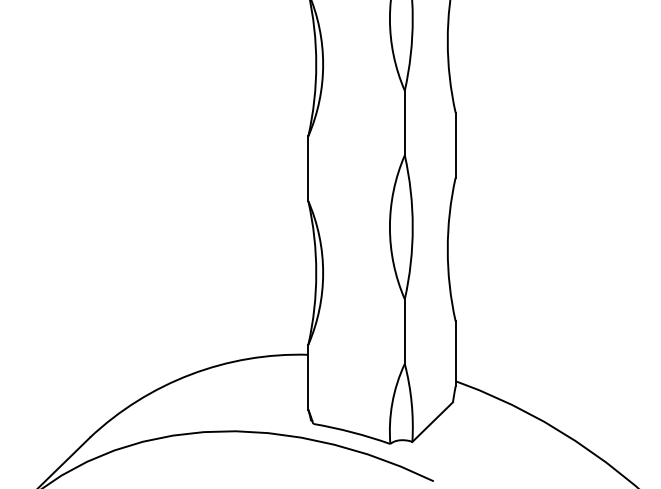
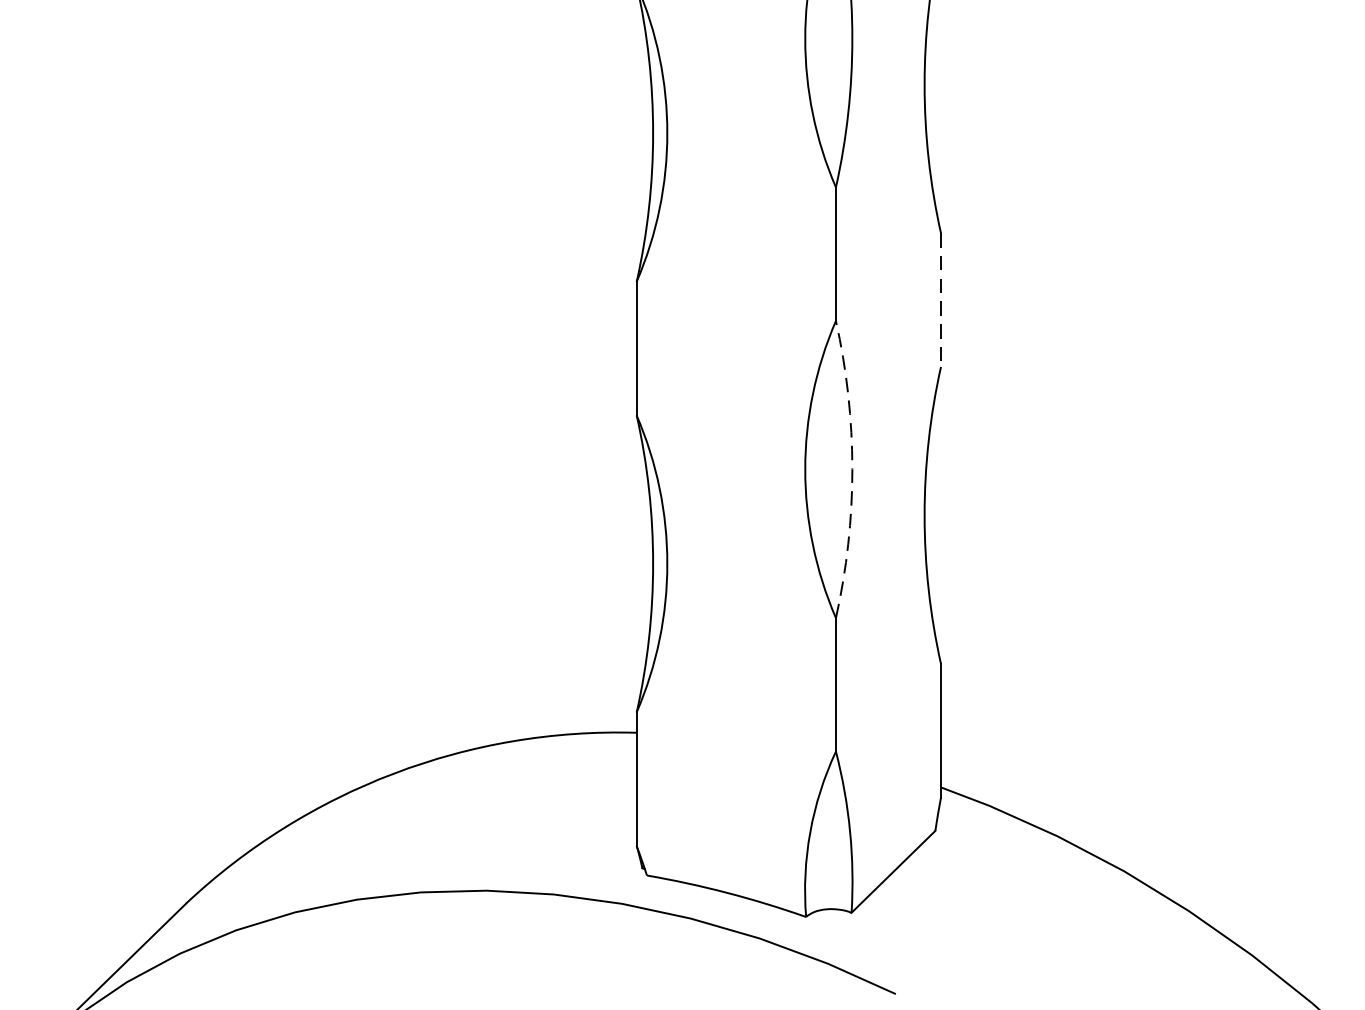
line: (455, 145) -> (940, 300), solid -> dashed
arc: (412, 227) -> (851, 469), solid -> dashed

